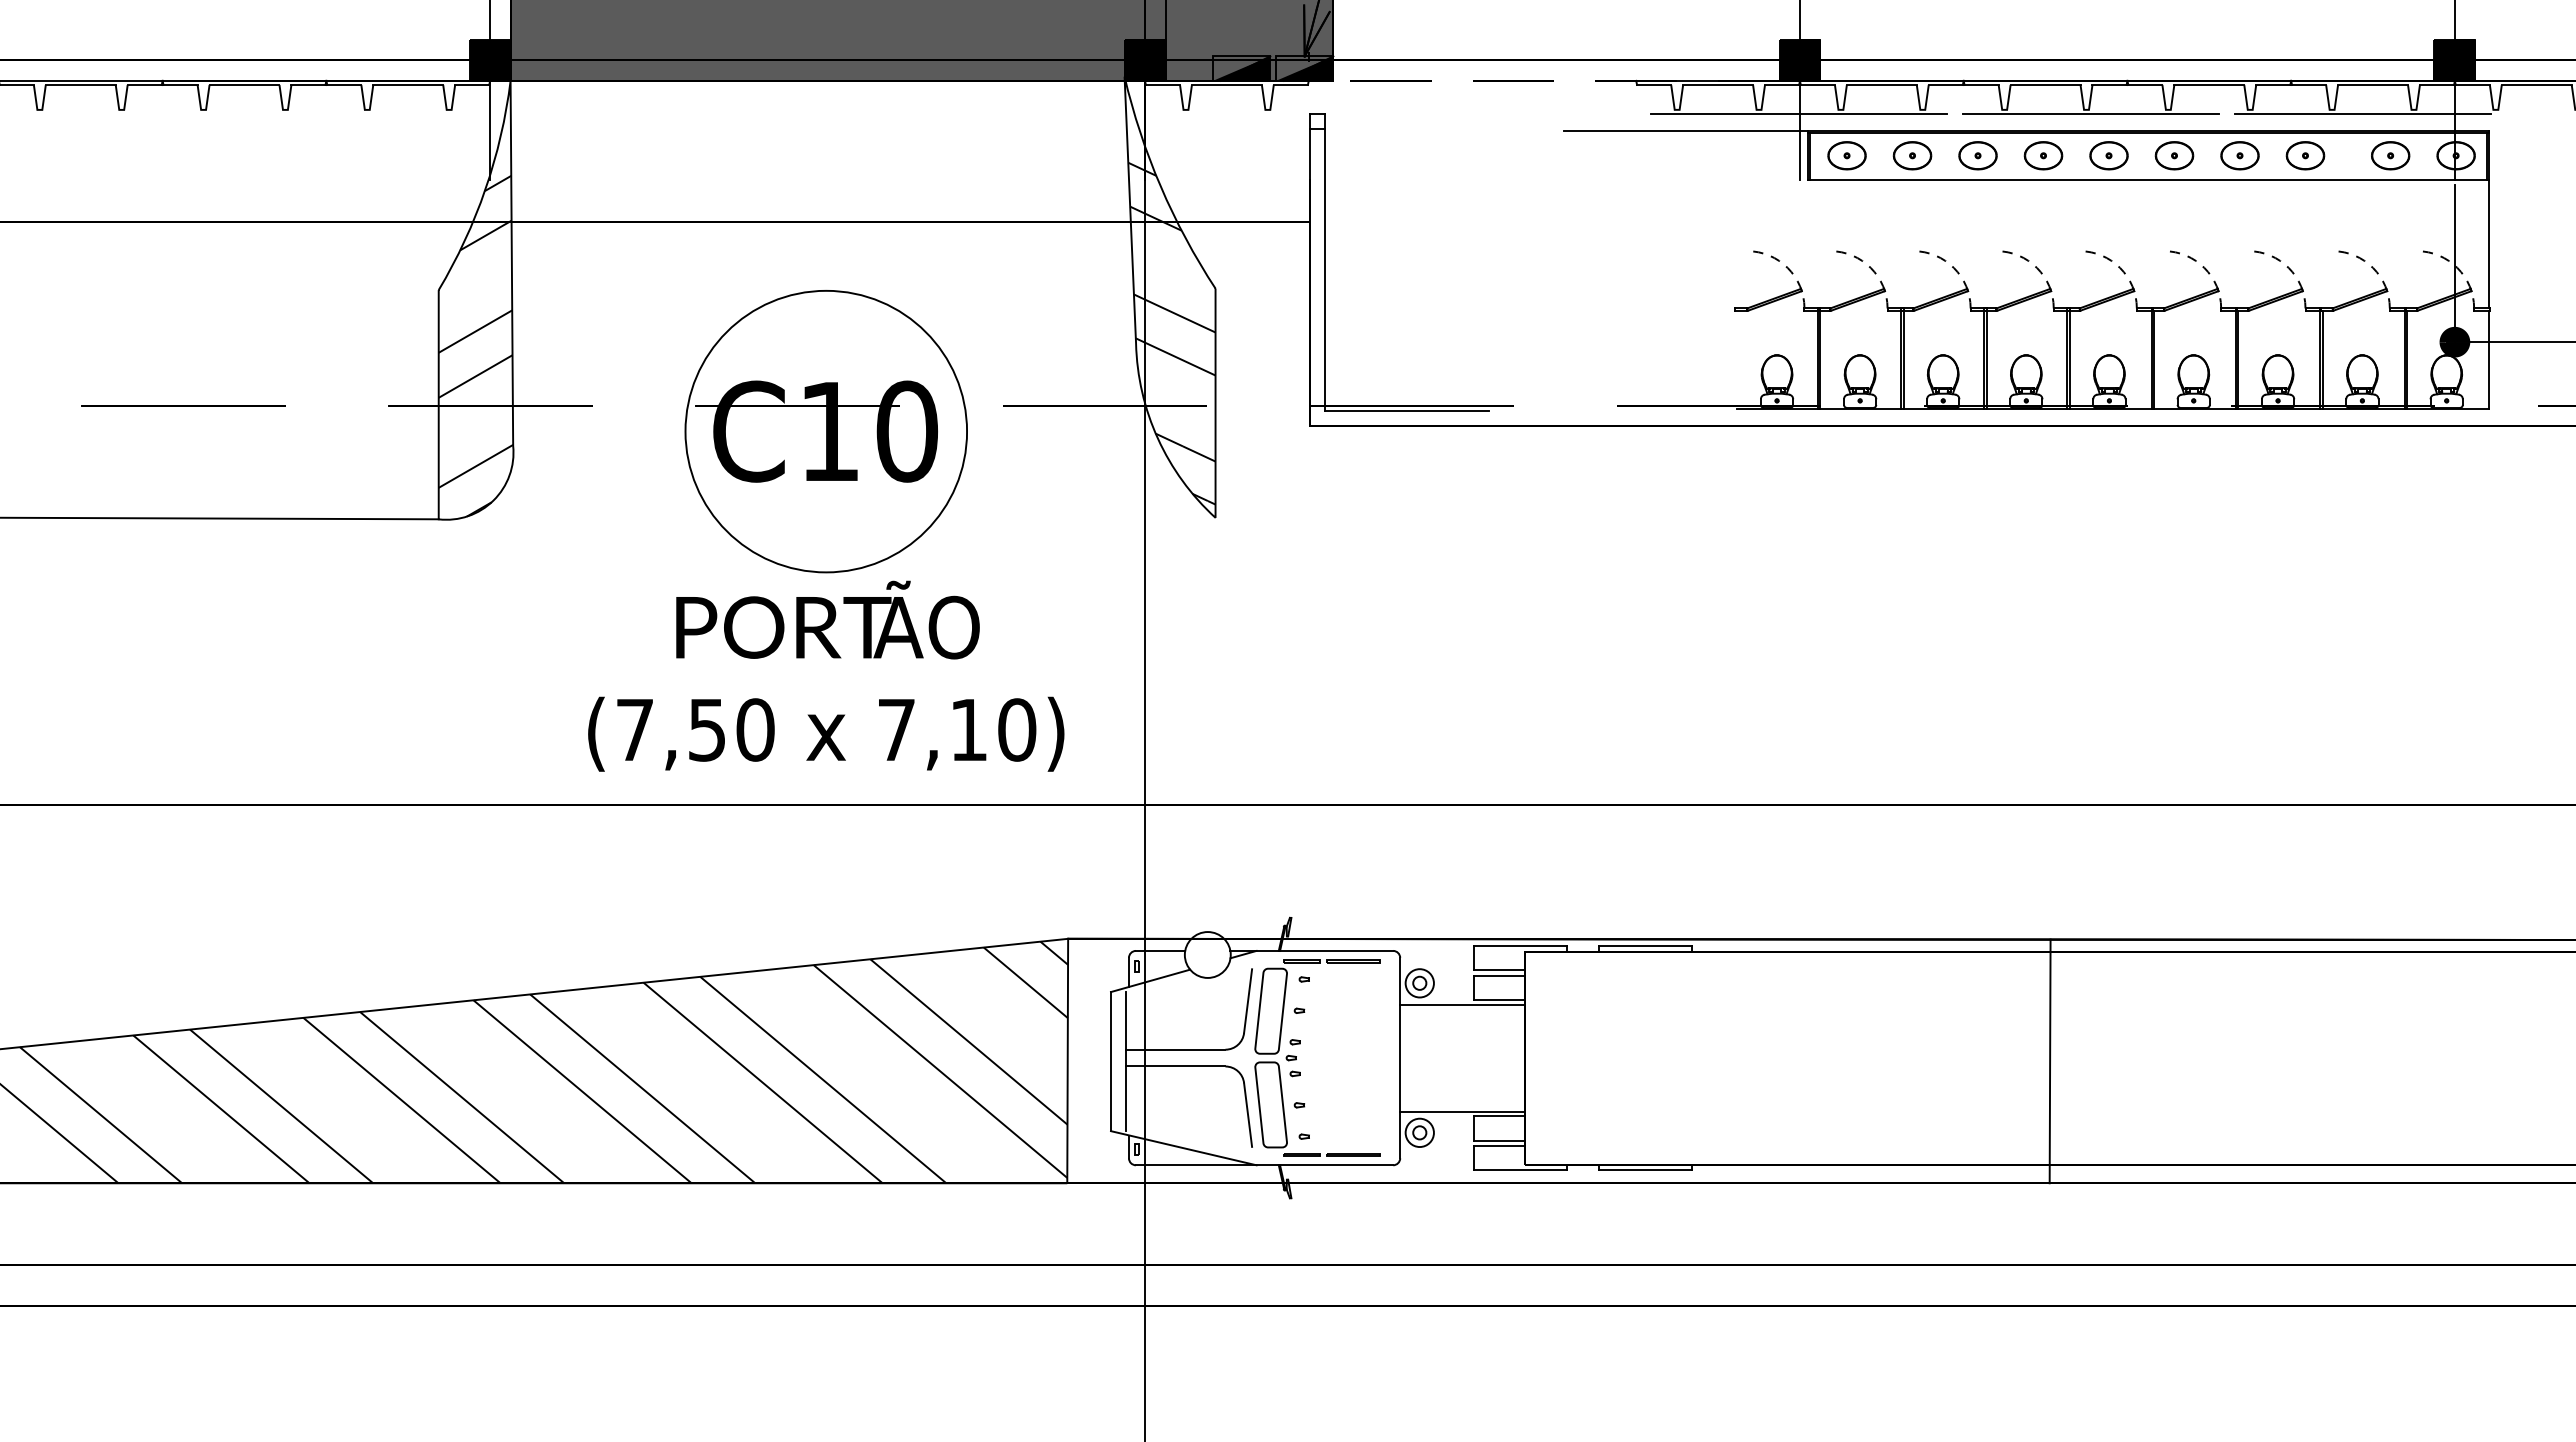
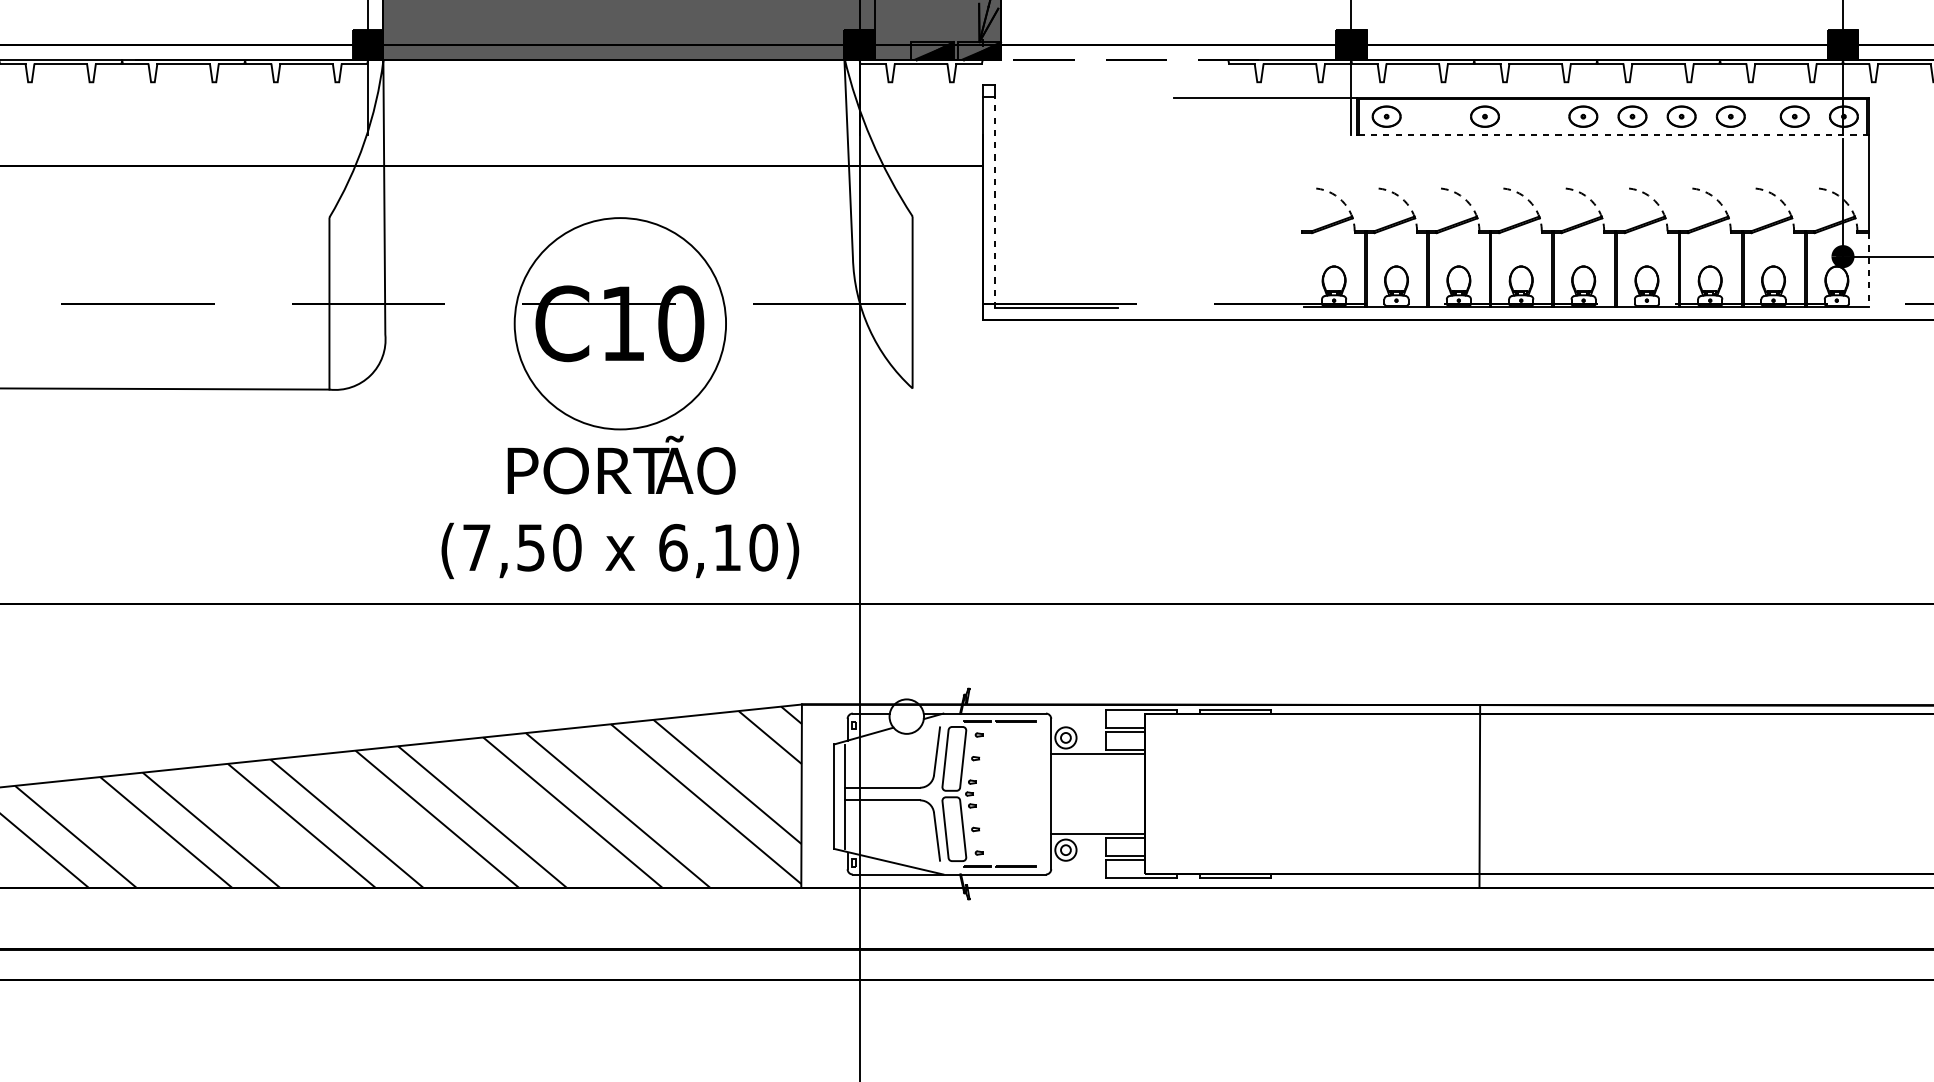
line: (1798, 113) -> (1350, 84), removed
line: (2090, 113) -> (1569, 84), removed
line: (2362, 113) -> (1773, 84), removed
part: (1912, 155) -> (1435, 116), removed
part: (2043, 155) -> (1534, 116), removed
line: (2148, 180) -> (1612, 135), solid -> dashed
line: (1325, 270) -> (995, 202), solid -> dashed
hatch: (475, 301) -> (357, 226), removed
hatch: (1171, 333) -> (879, 250), removed
line: (2488, 359) -> (1868, 269), solid -> dashed
text: (897, 729) -> (673, 547), 7,10) -> 6,10)
line: (2049, 1061) -> (1479, 796), moved

